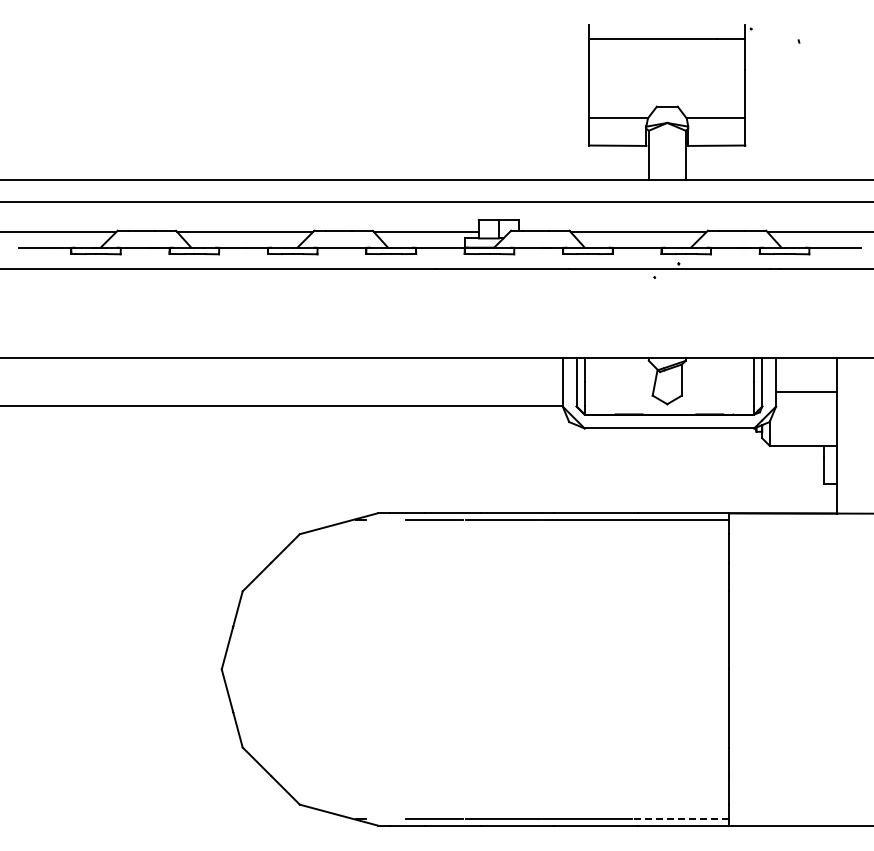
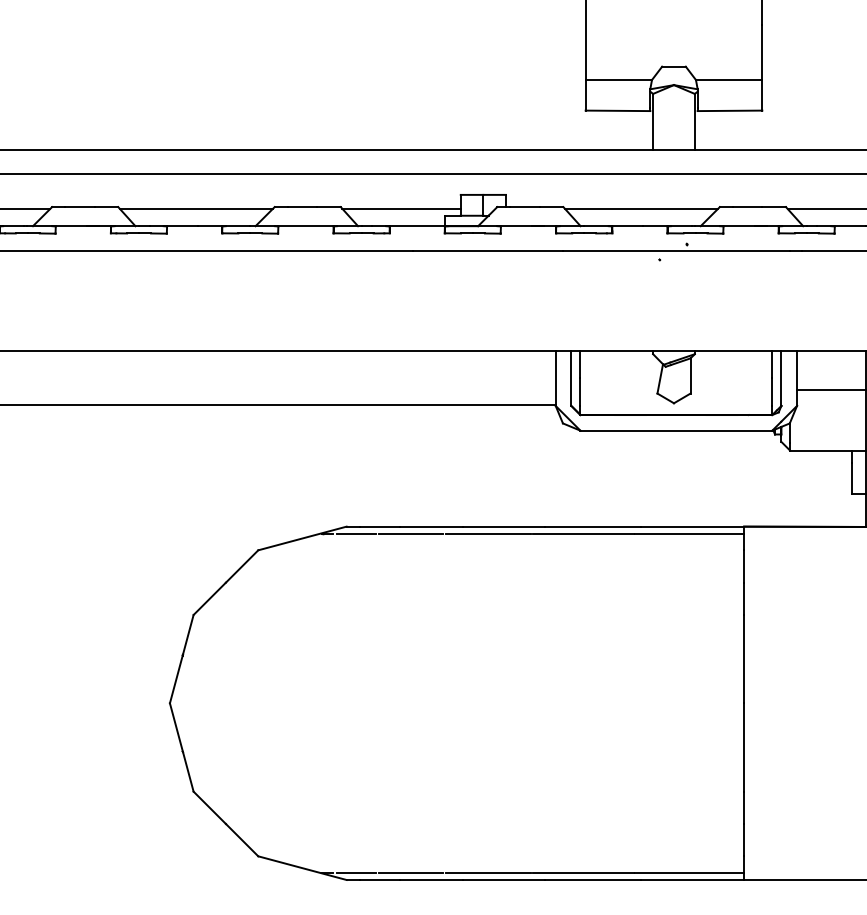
line: (386, 519) -> (356, 533), added
line: (386, 818) -> (356, 871), added
line: (680, 818) -> (688, 871), dashed -> solid

